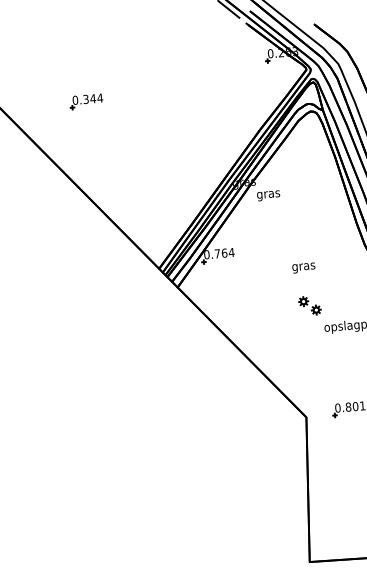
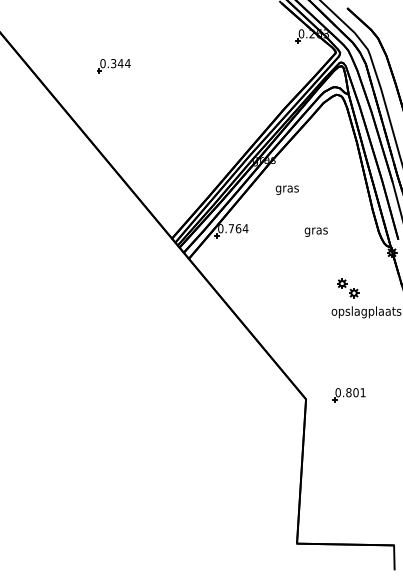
text: (267, 195) -> (286, 189), moved
text: (303, 267) -> (315, 231), moved
part: (310, 305) -> (348, 288), moved

